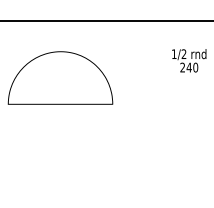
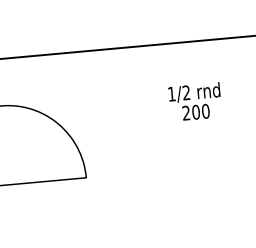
text: (188, 67) -> (194, 112), 240 -> 200

